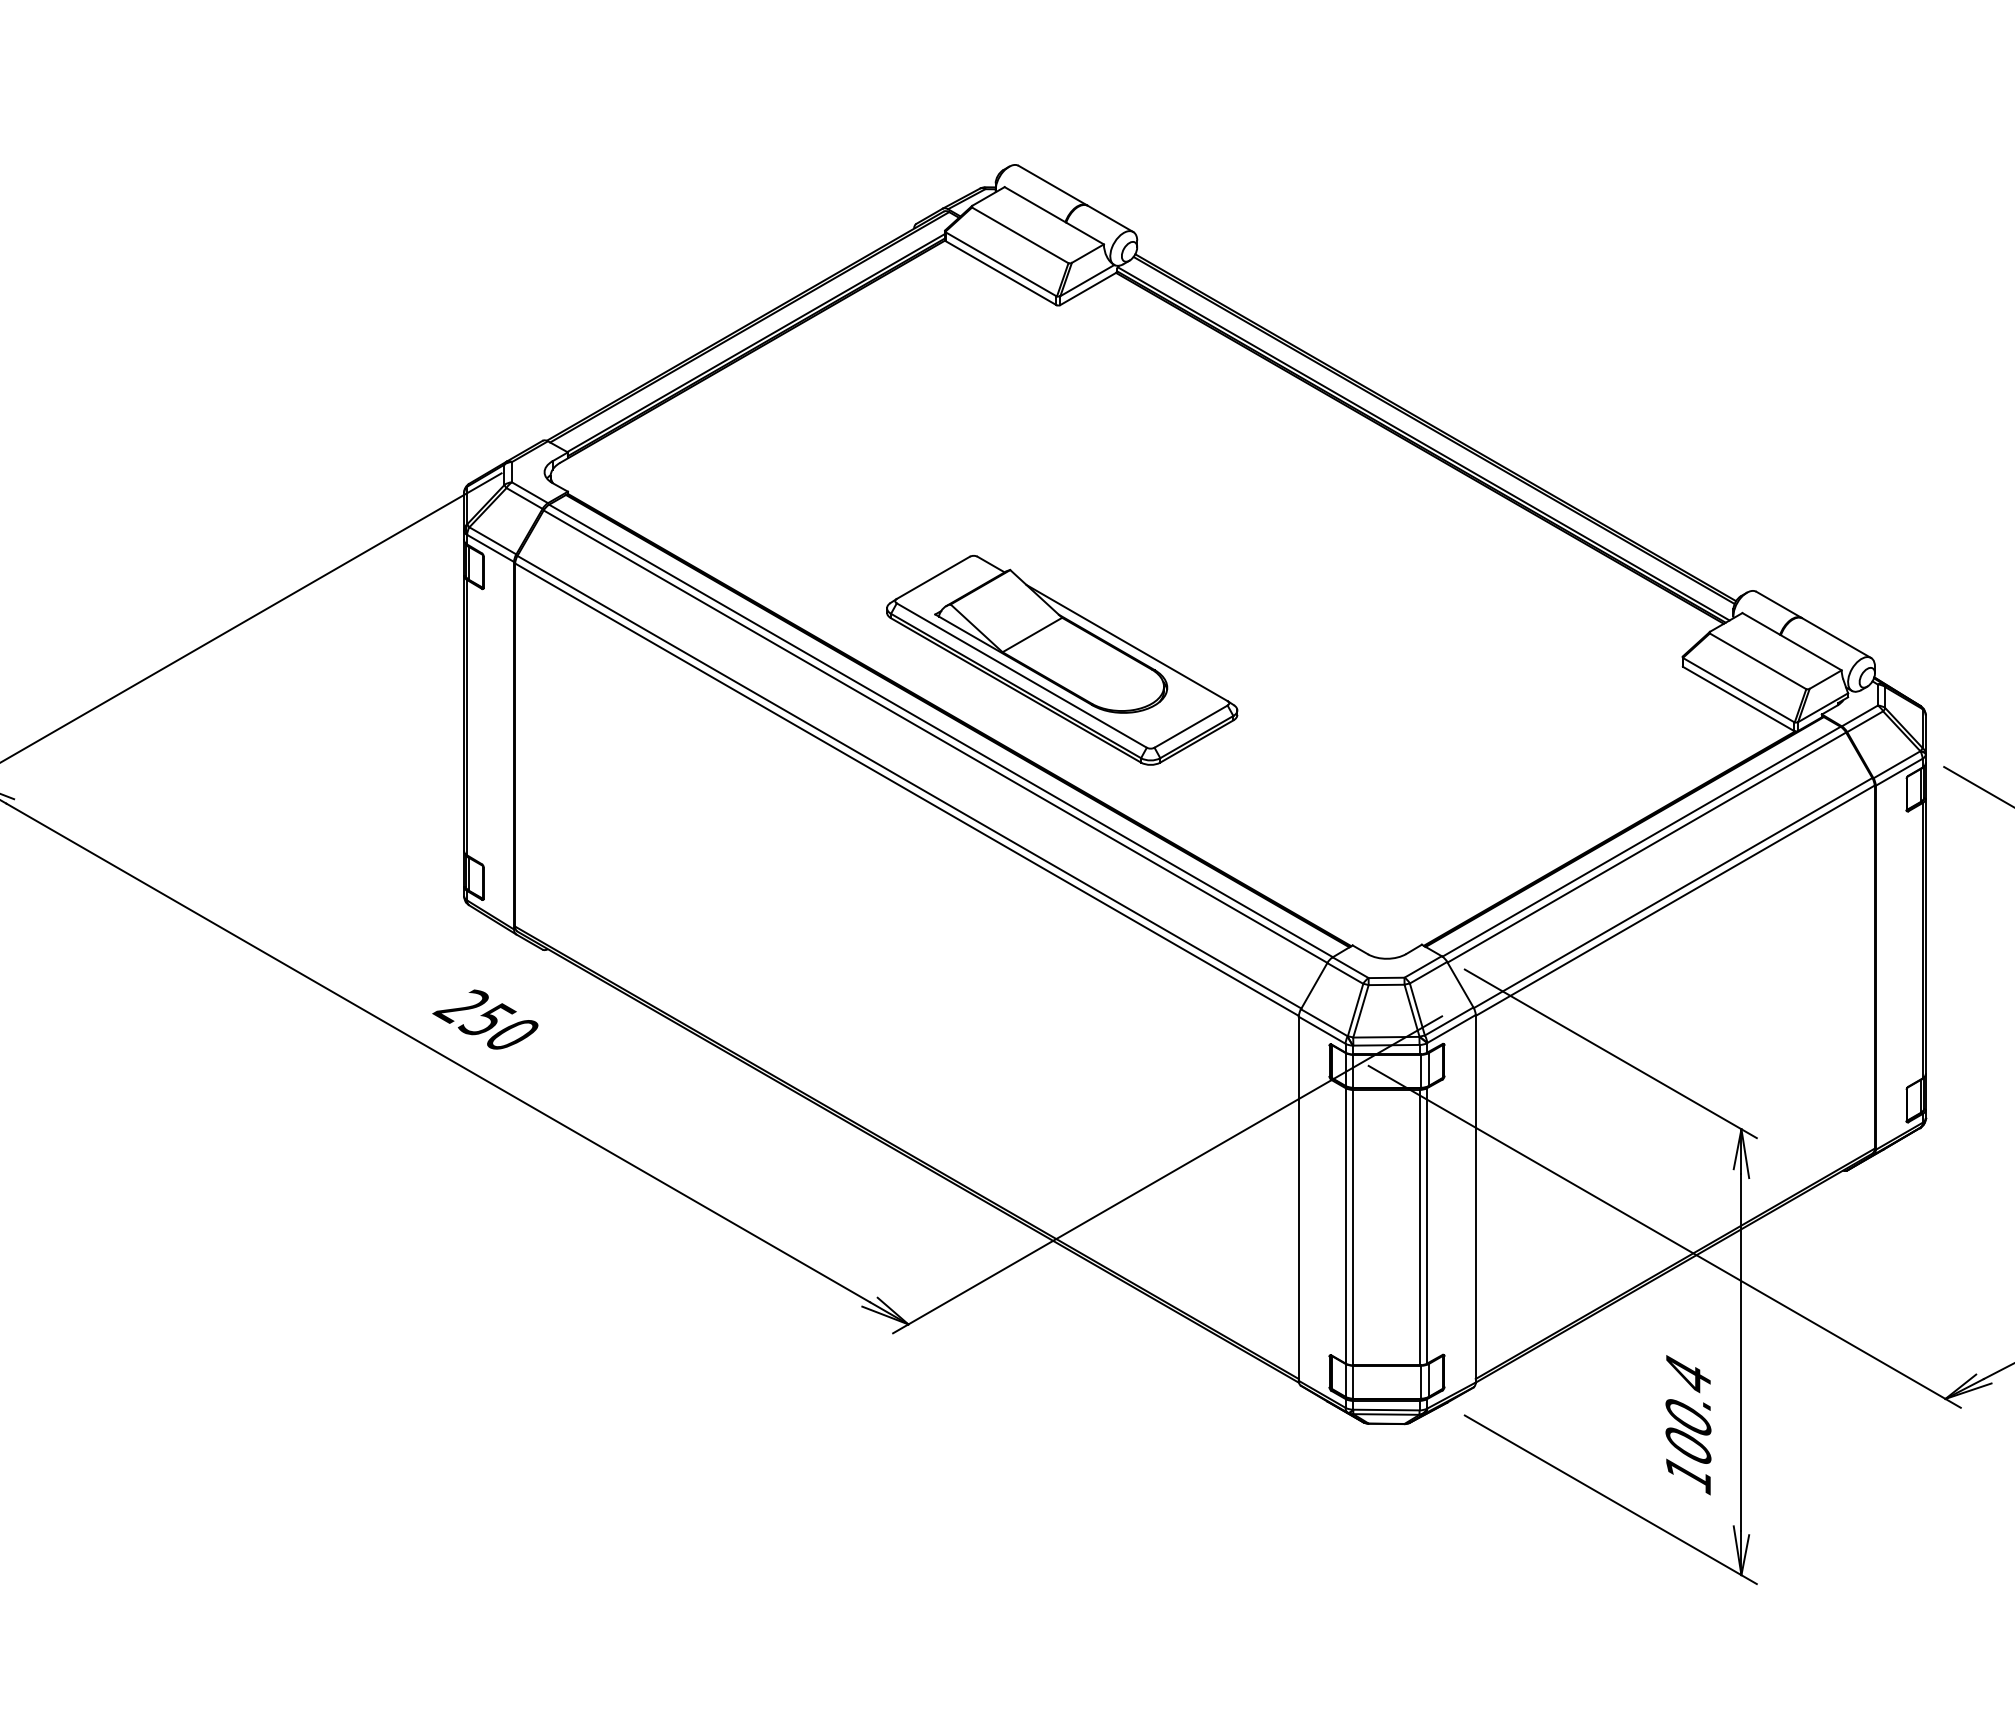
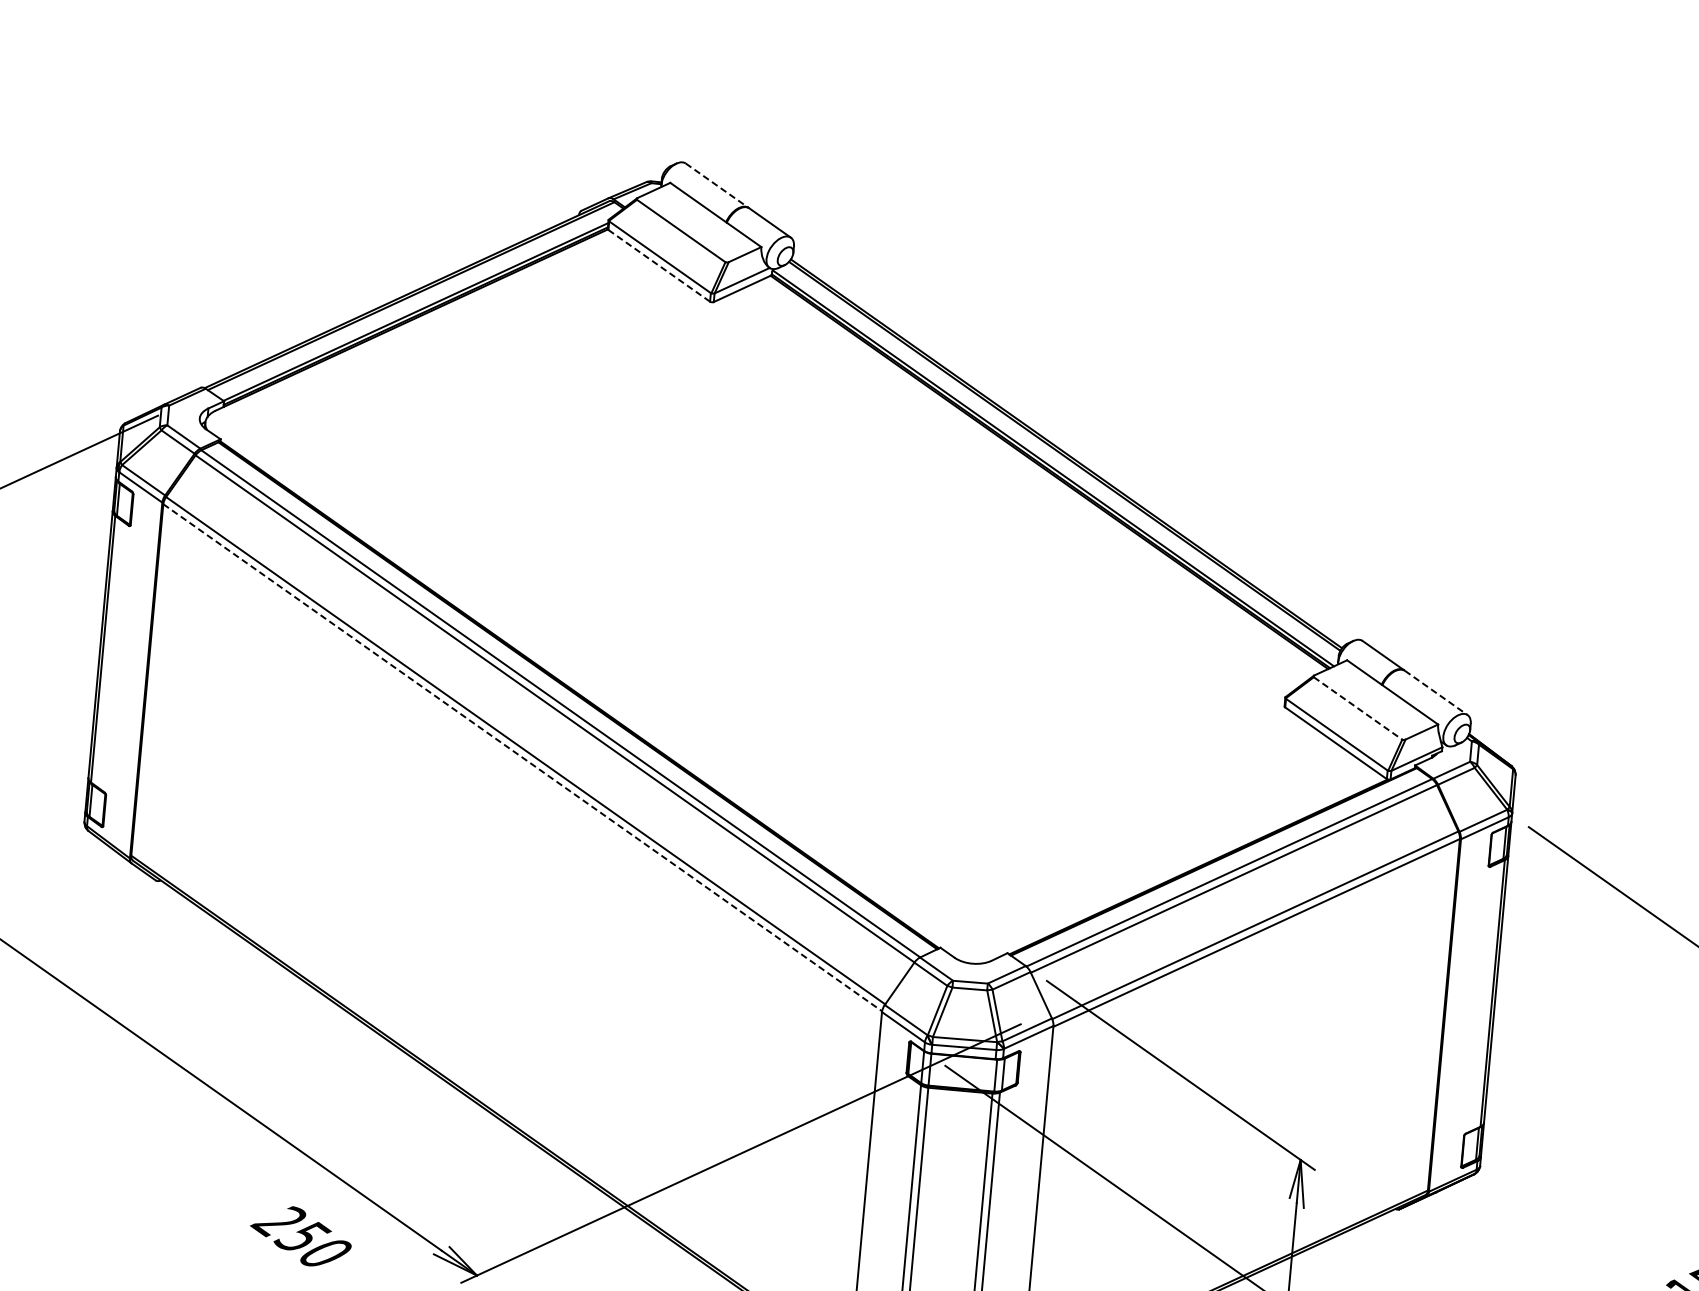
line: (1052, 185) -> (716, 185), solid -> dashed
line: (1001, 273) -> (659, 266), solid -> dashed
line: (1836, 638) -> (1435, 693), solid -> dashed
part: (1062, 660) -> (684, 646), removed
line: (1758, 661) -> (1358, 708), solid -> dashed
line: (907, 789) -> (523, 757), solid -> dashed
text: (485, 1019) -> (300, 1236), moved

